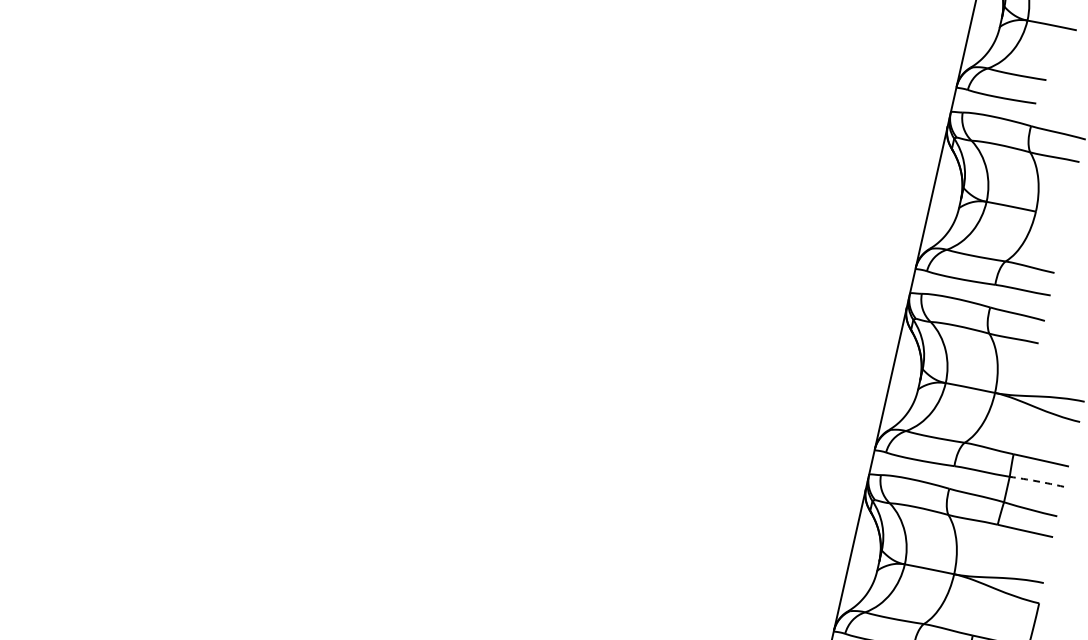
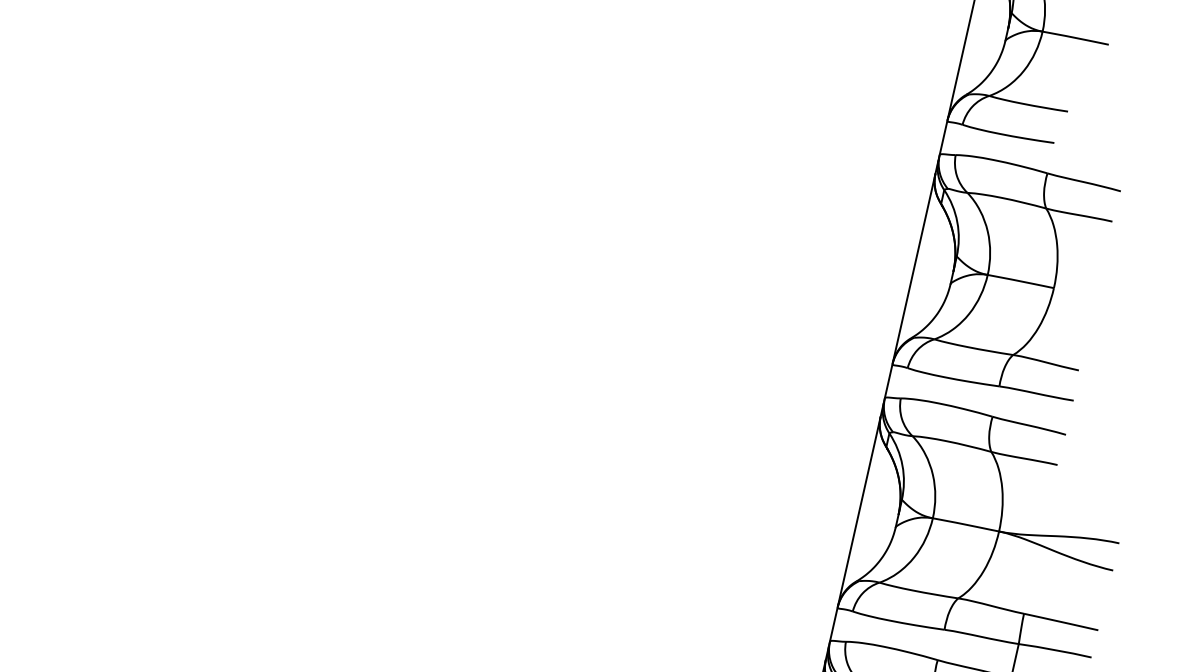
arc: (1036, 481) -> (1054, 650), dashed -> solid

